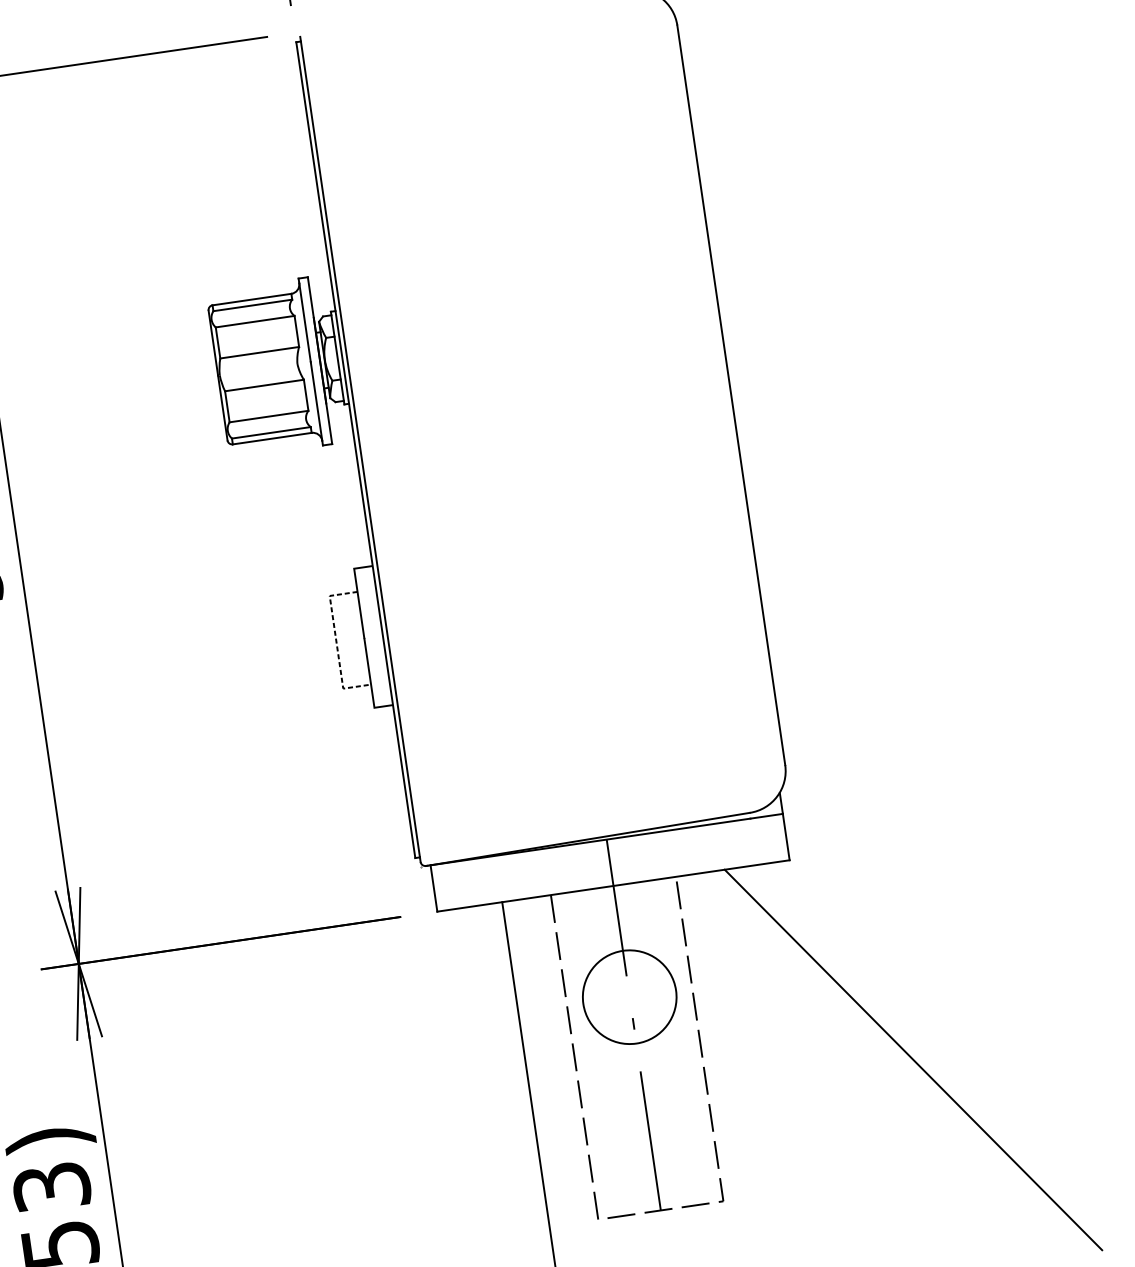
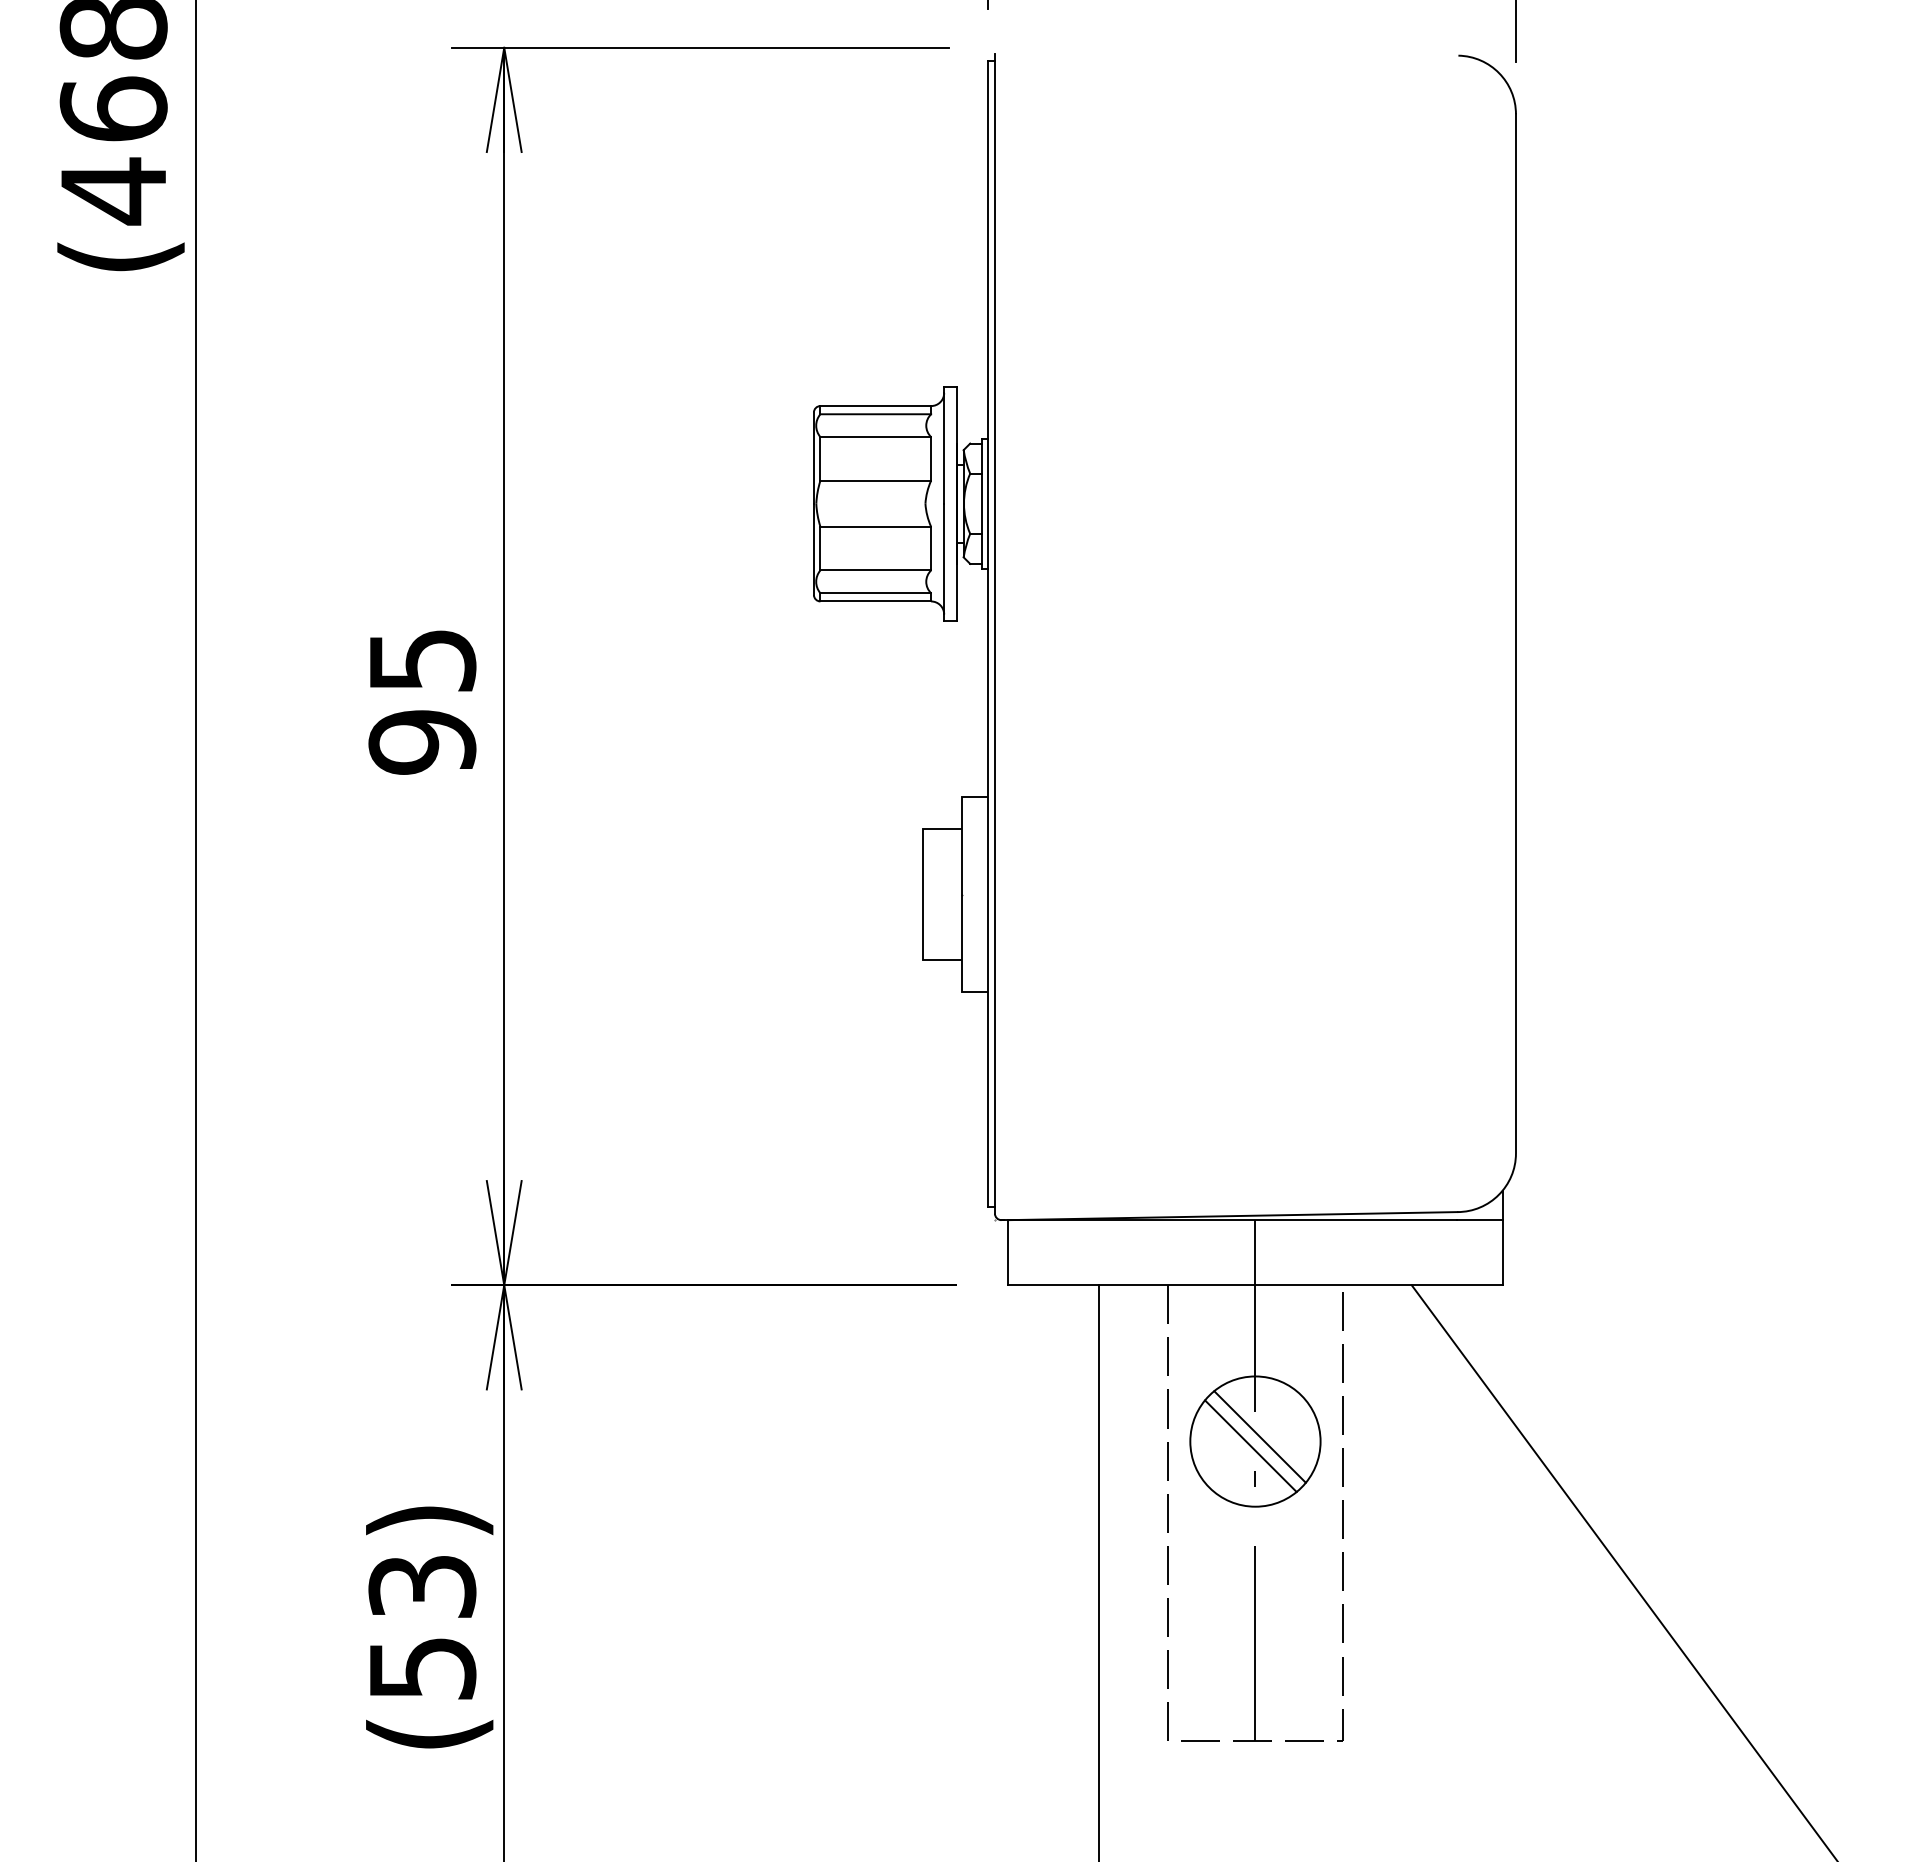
line: (336, 643) -> (923, 895), dashed -> solid
line: (632, 993) -> (1259, 1436), added
line: (626, 1001) -> (1250, 1446), added

